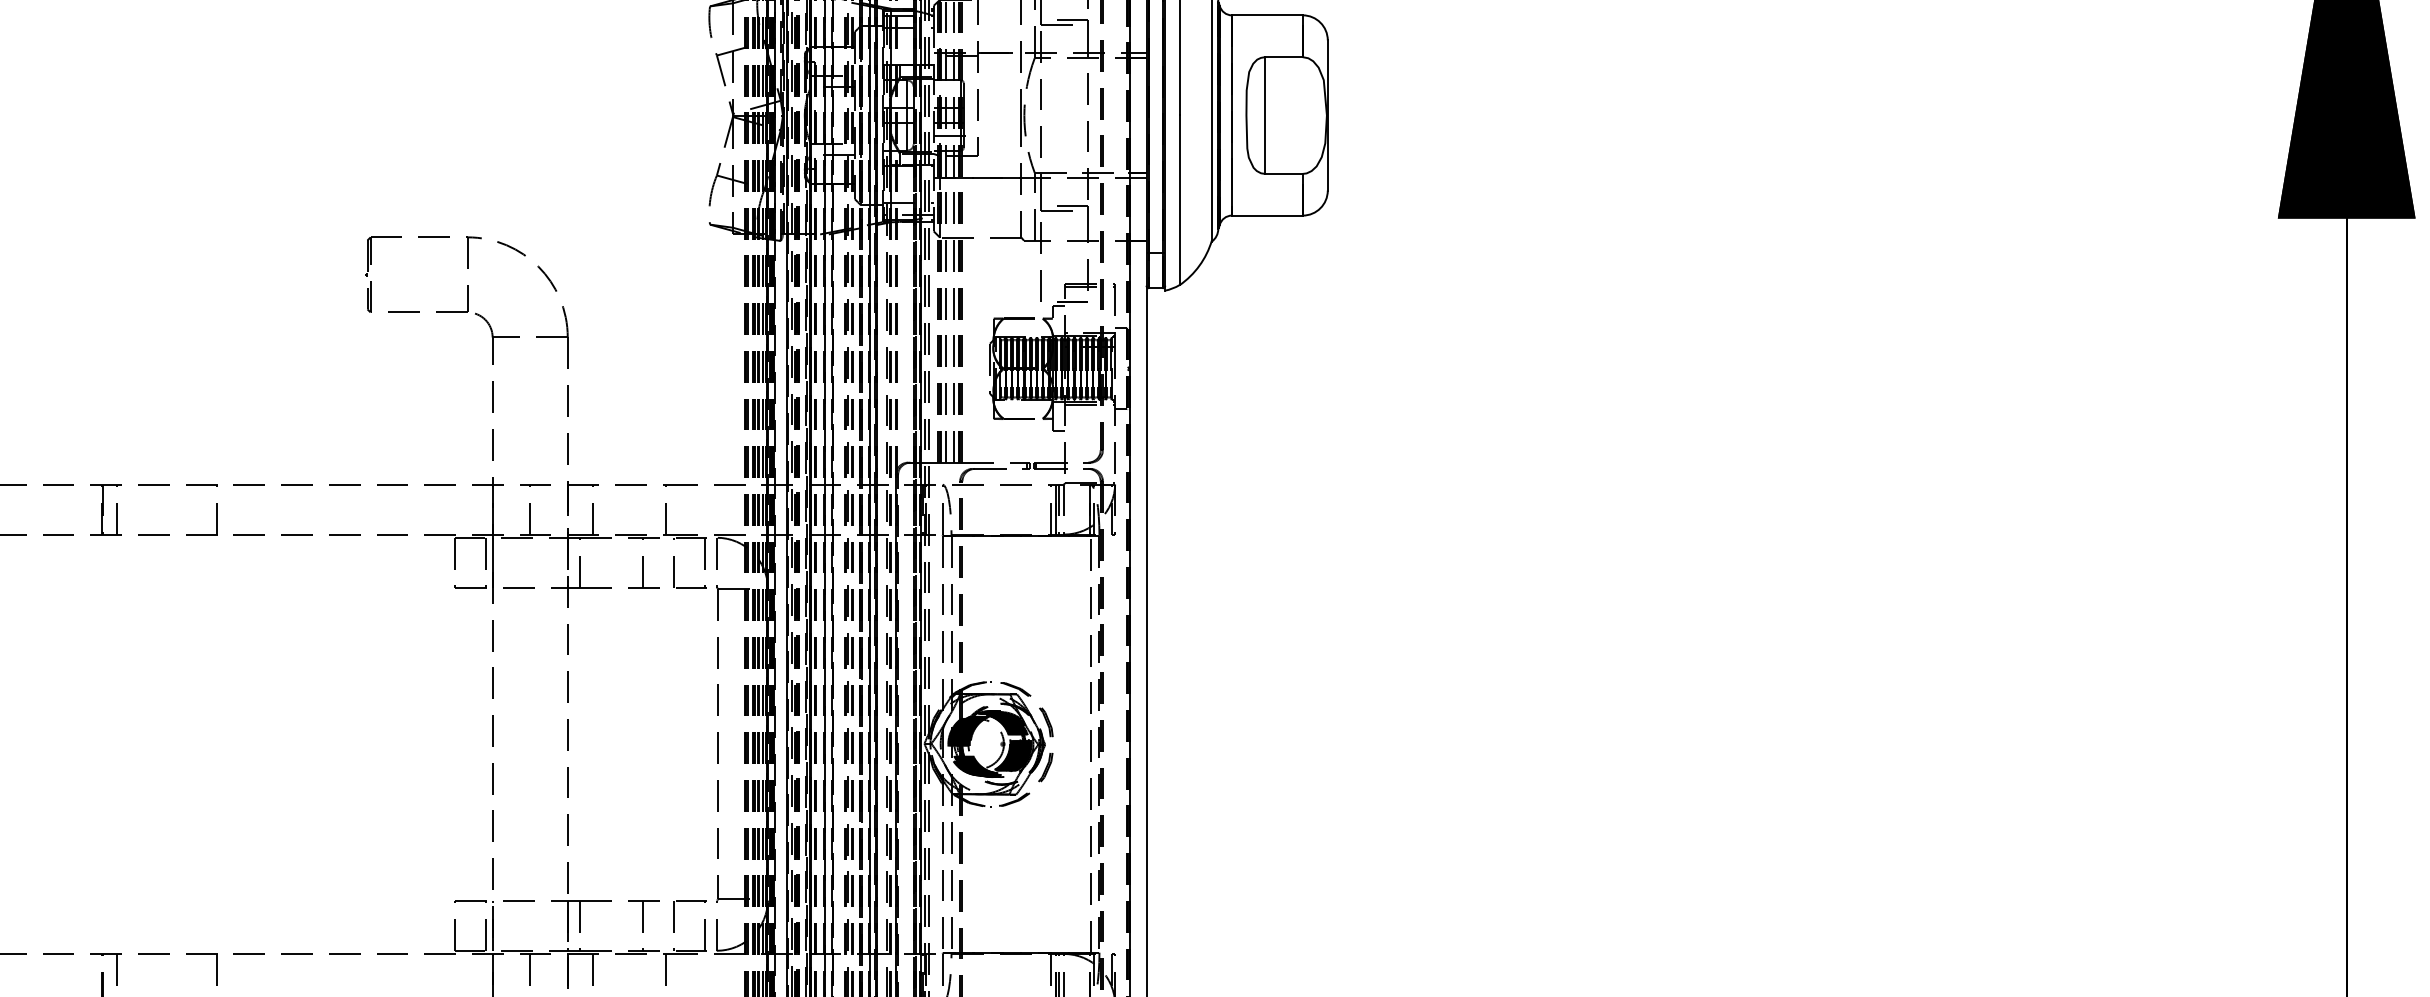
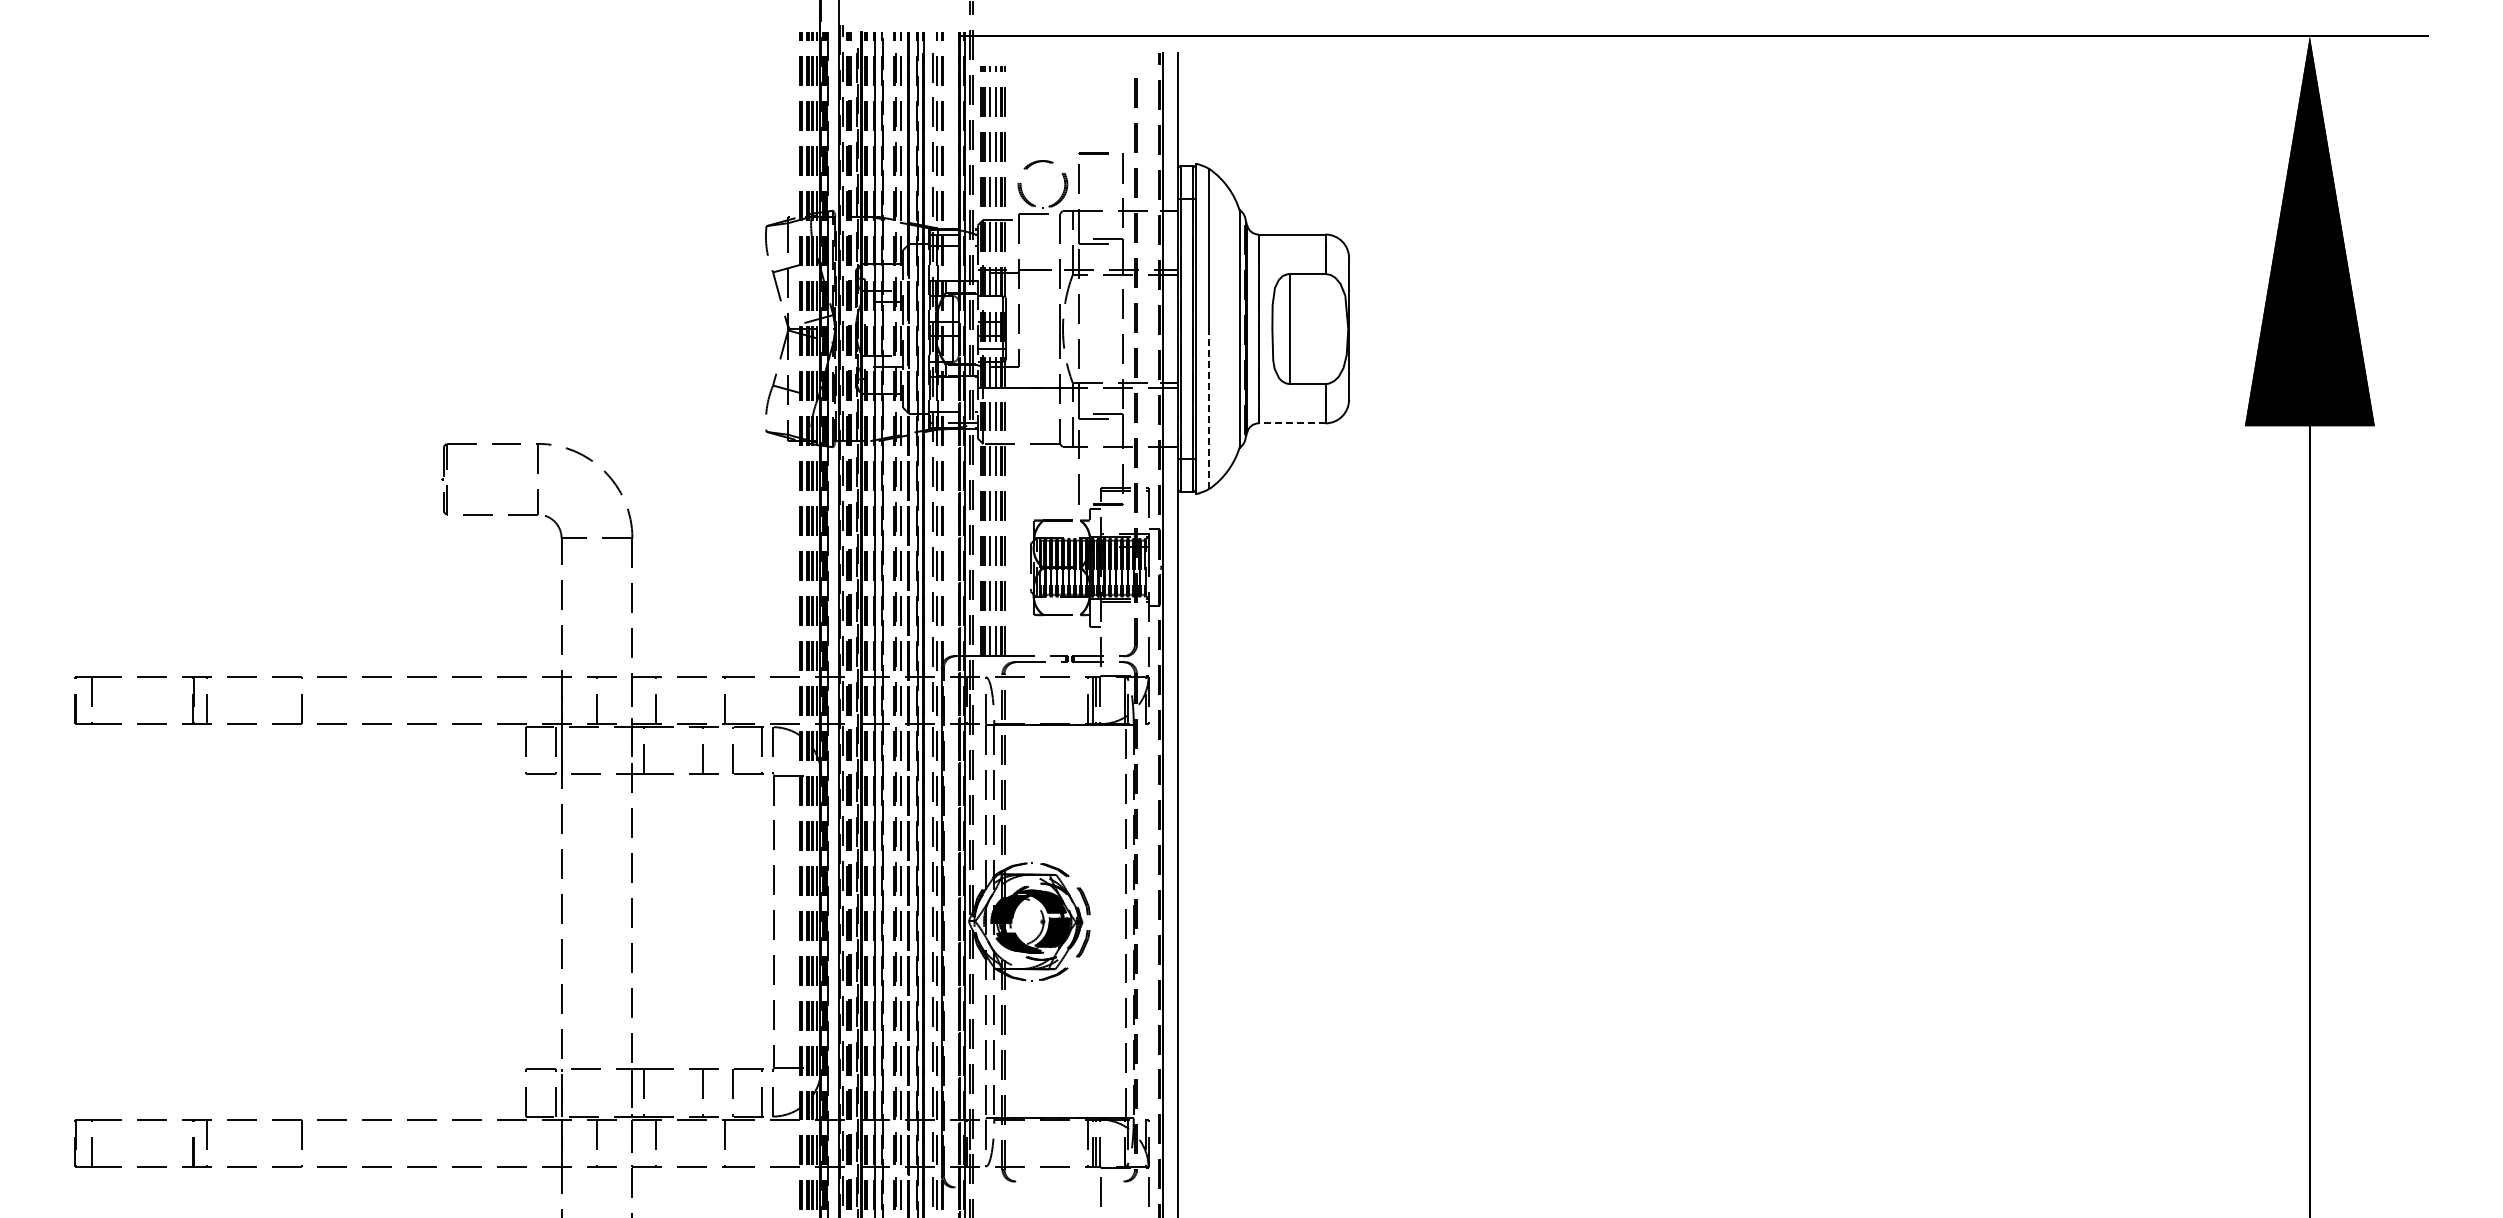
line: (1179, 199) -> (1209, 408), solid -> dashed
line: (1266, 215) -> (1291, 423), solid -> dashed

